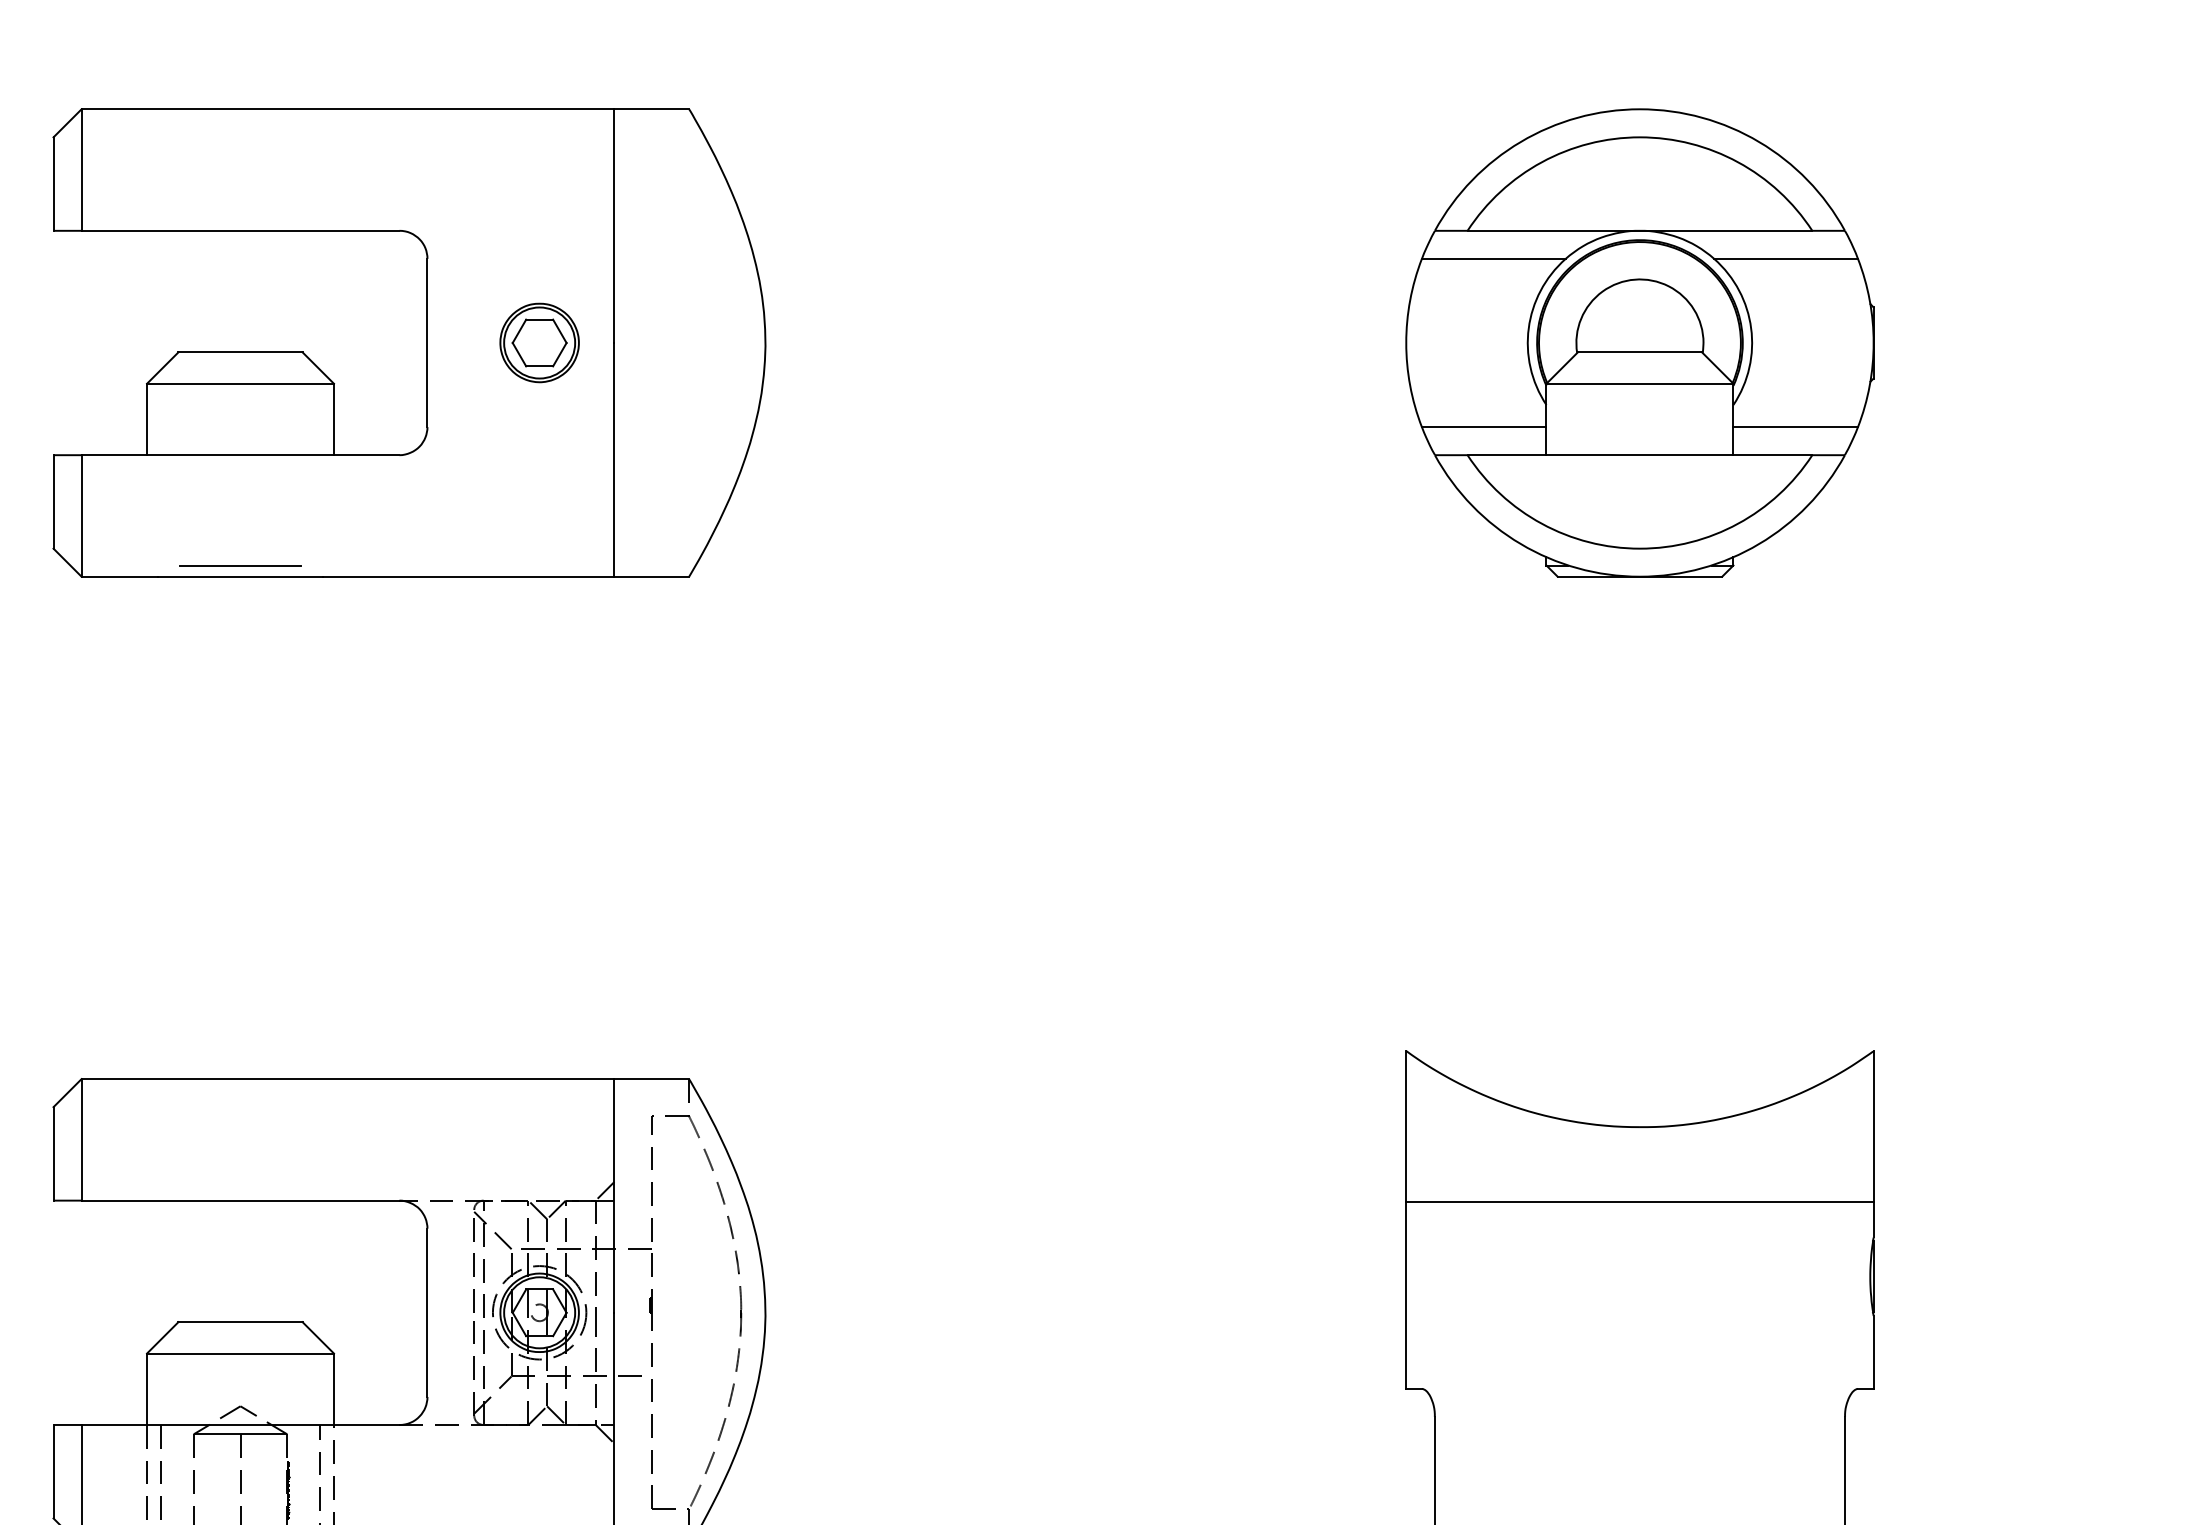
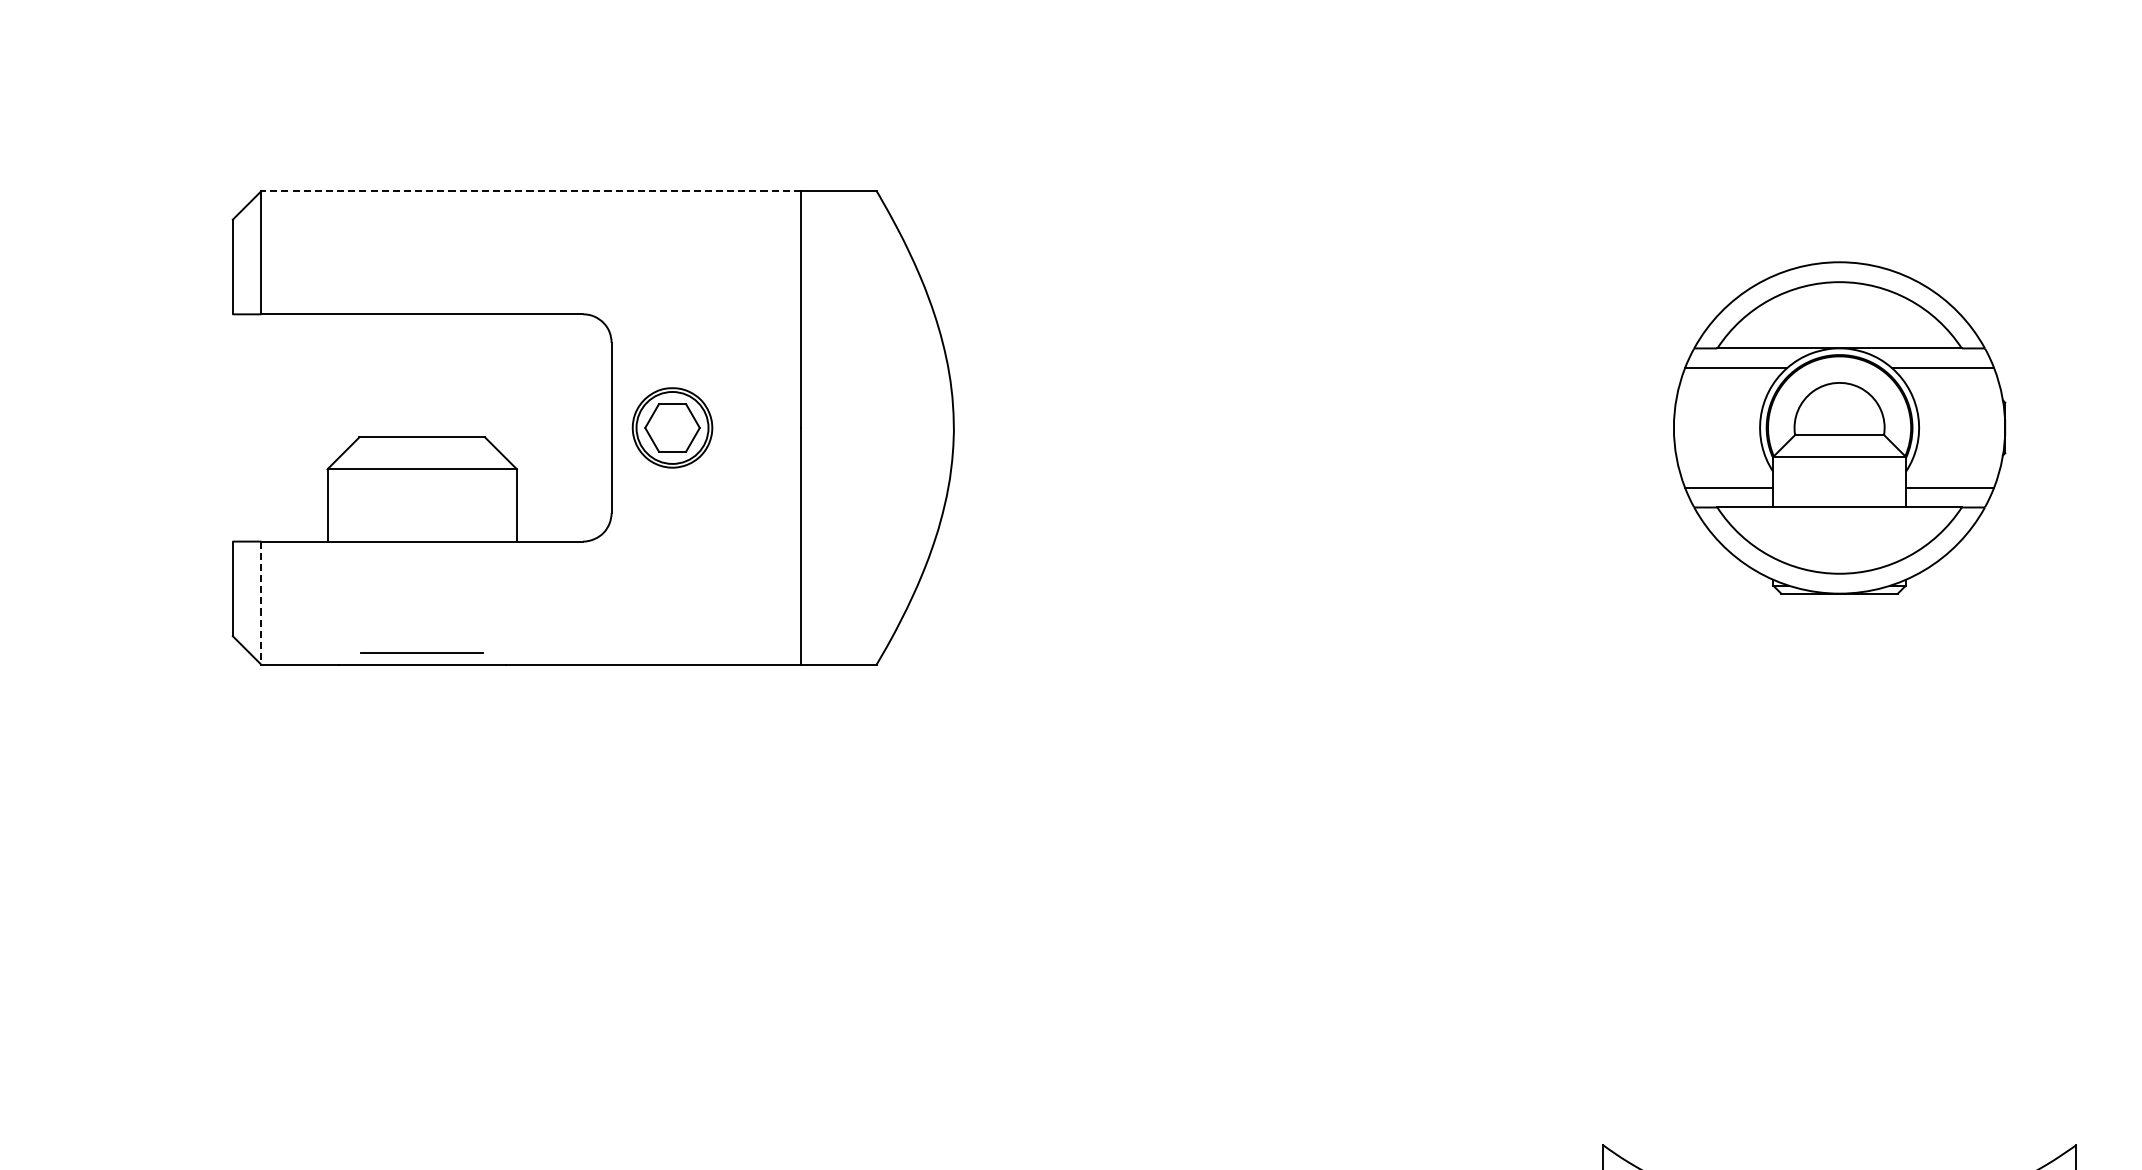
line: (347, 109) -> (530, 191), solid -> dashed
part: (539, 342) -> (672, 427), moved
part: (1639, 342) -> (1839, 427), size x0.7
line: (81, 515) -> (261, 602), solid -> dashed

